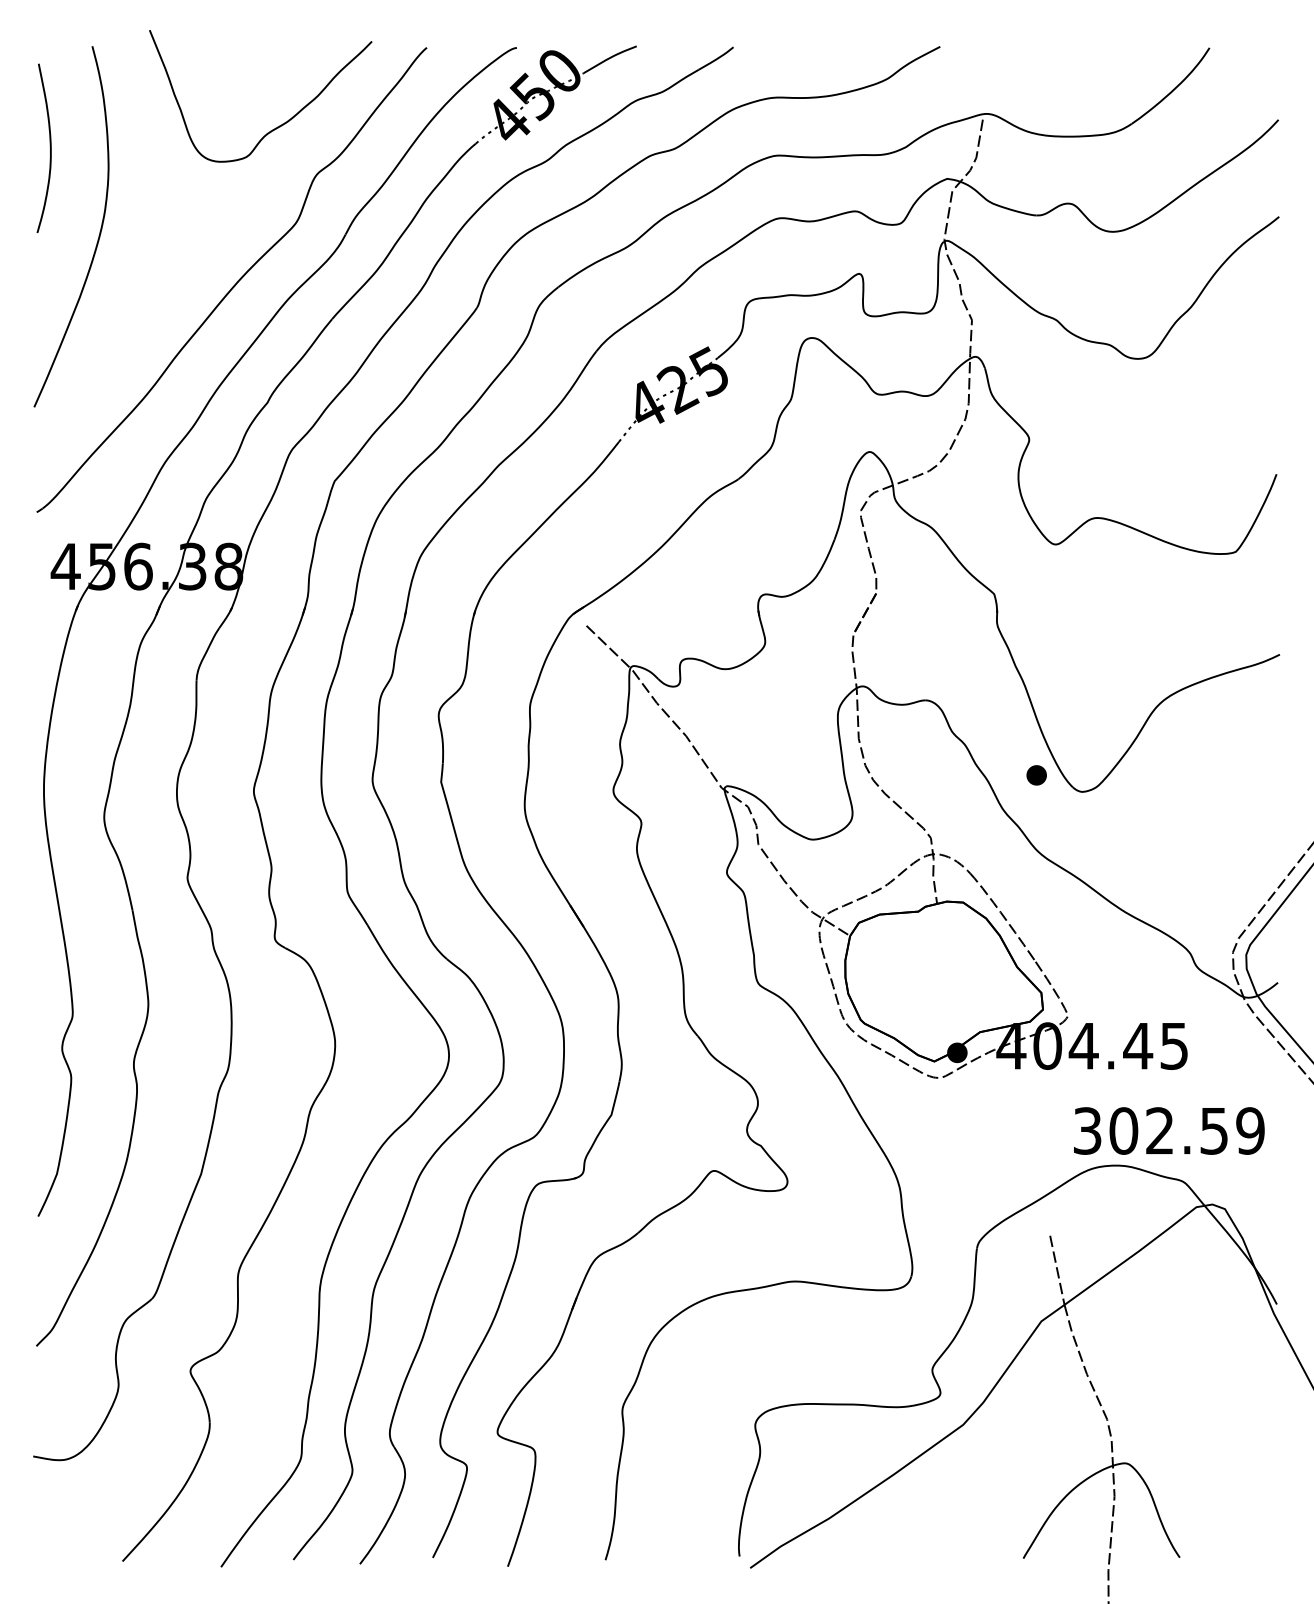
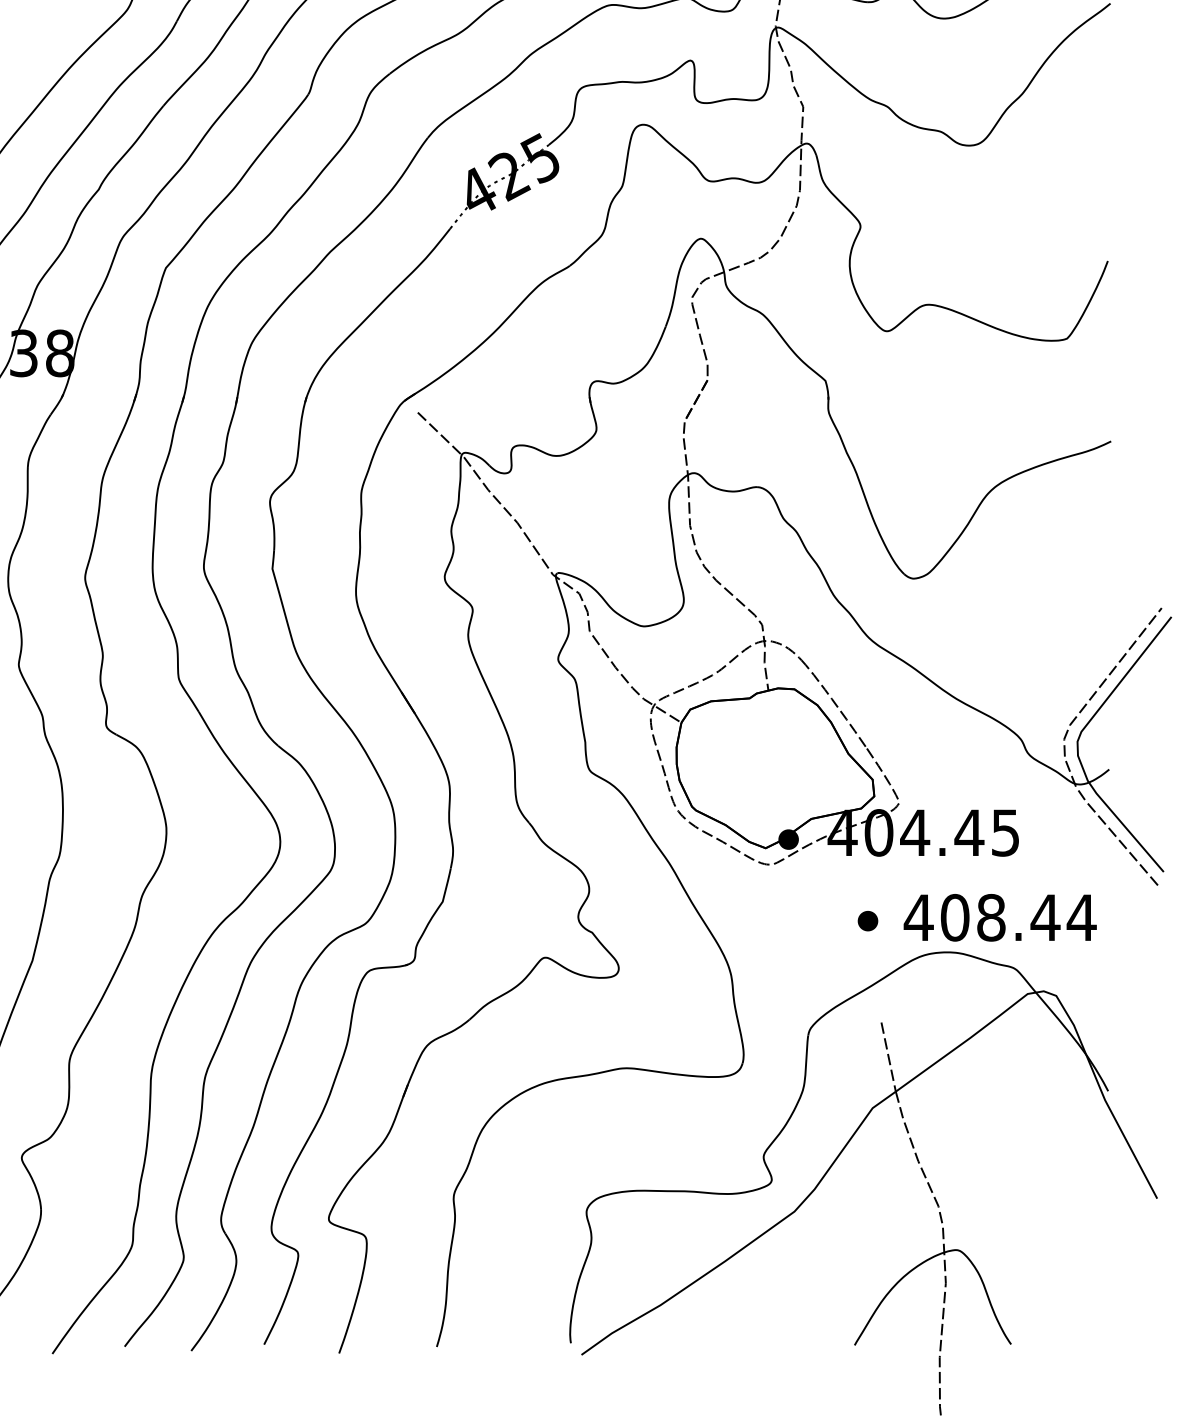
part: (1036, 775) -> (867, 921), moved
text: (1168, 1130) -> (999, 917), 302.59 -> 408.44

